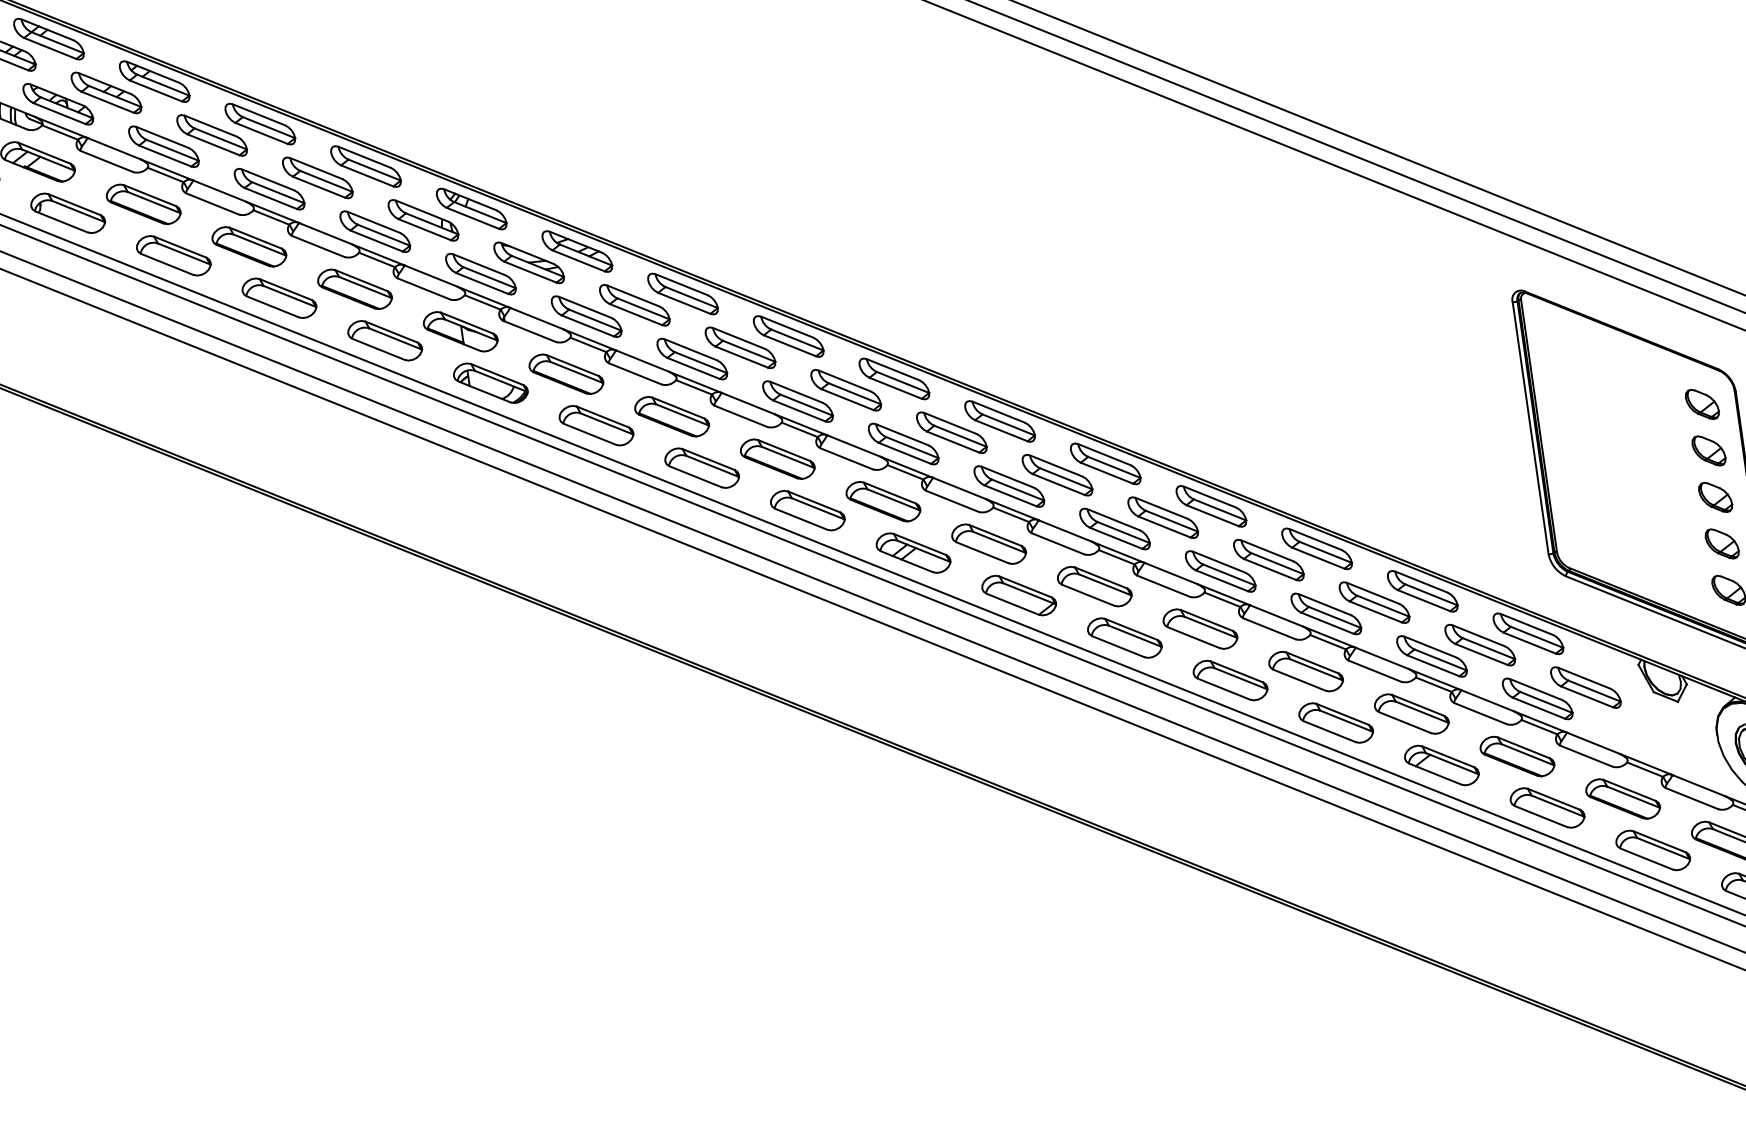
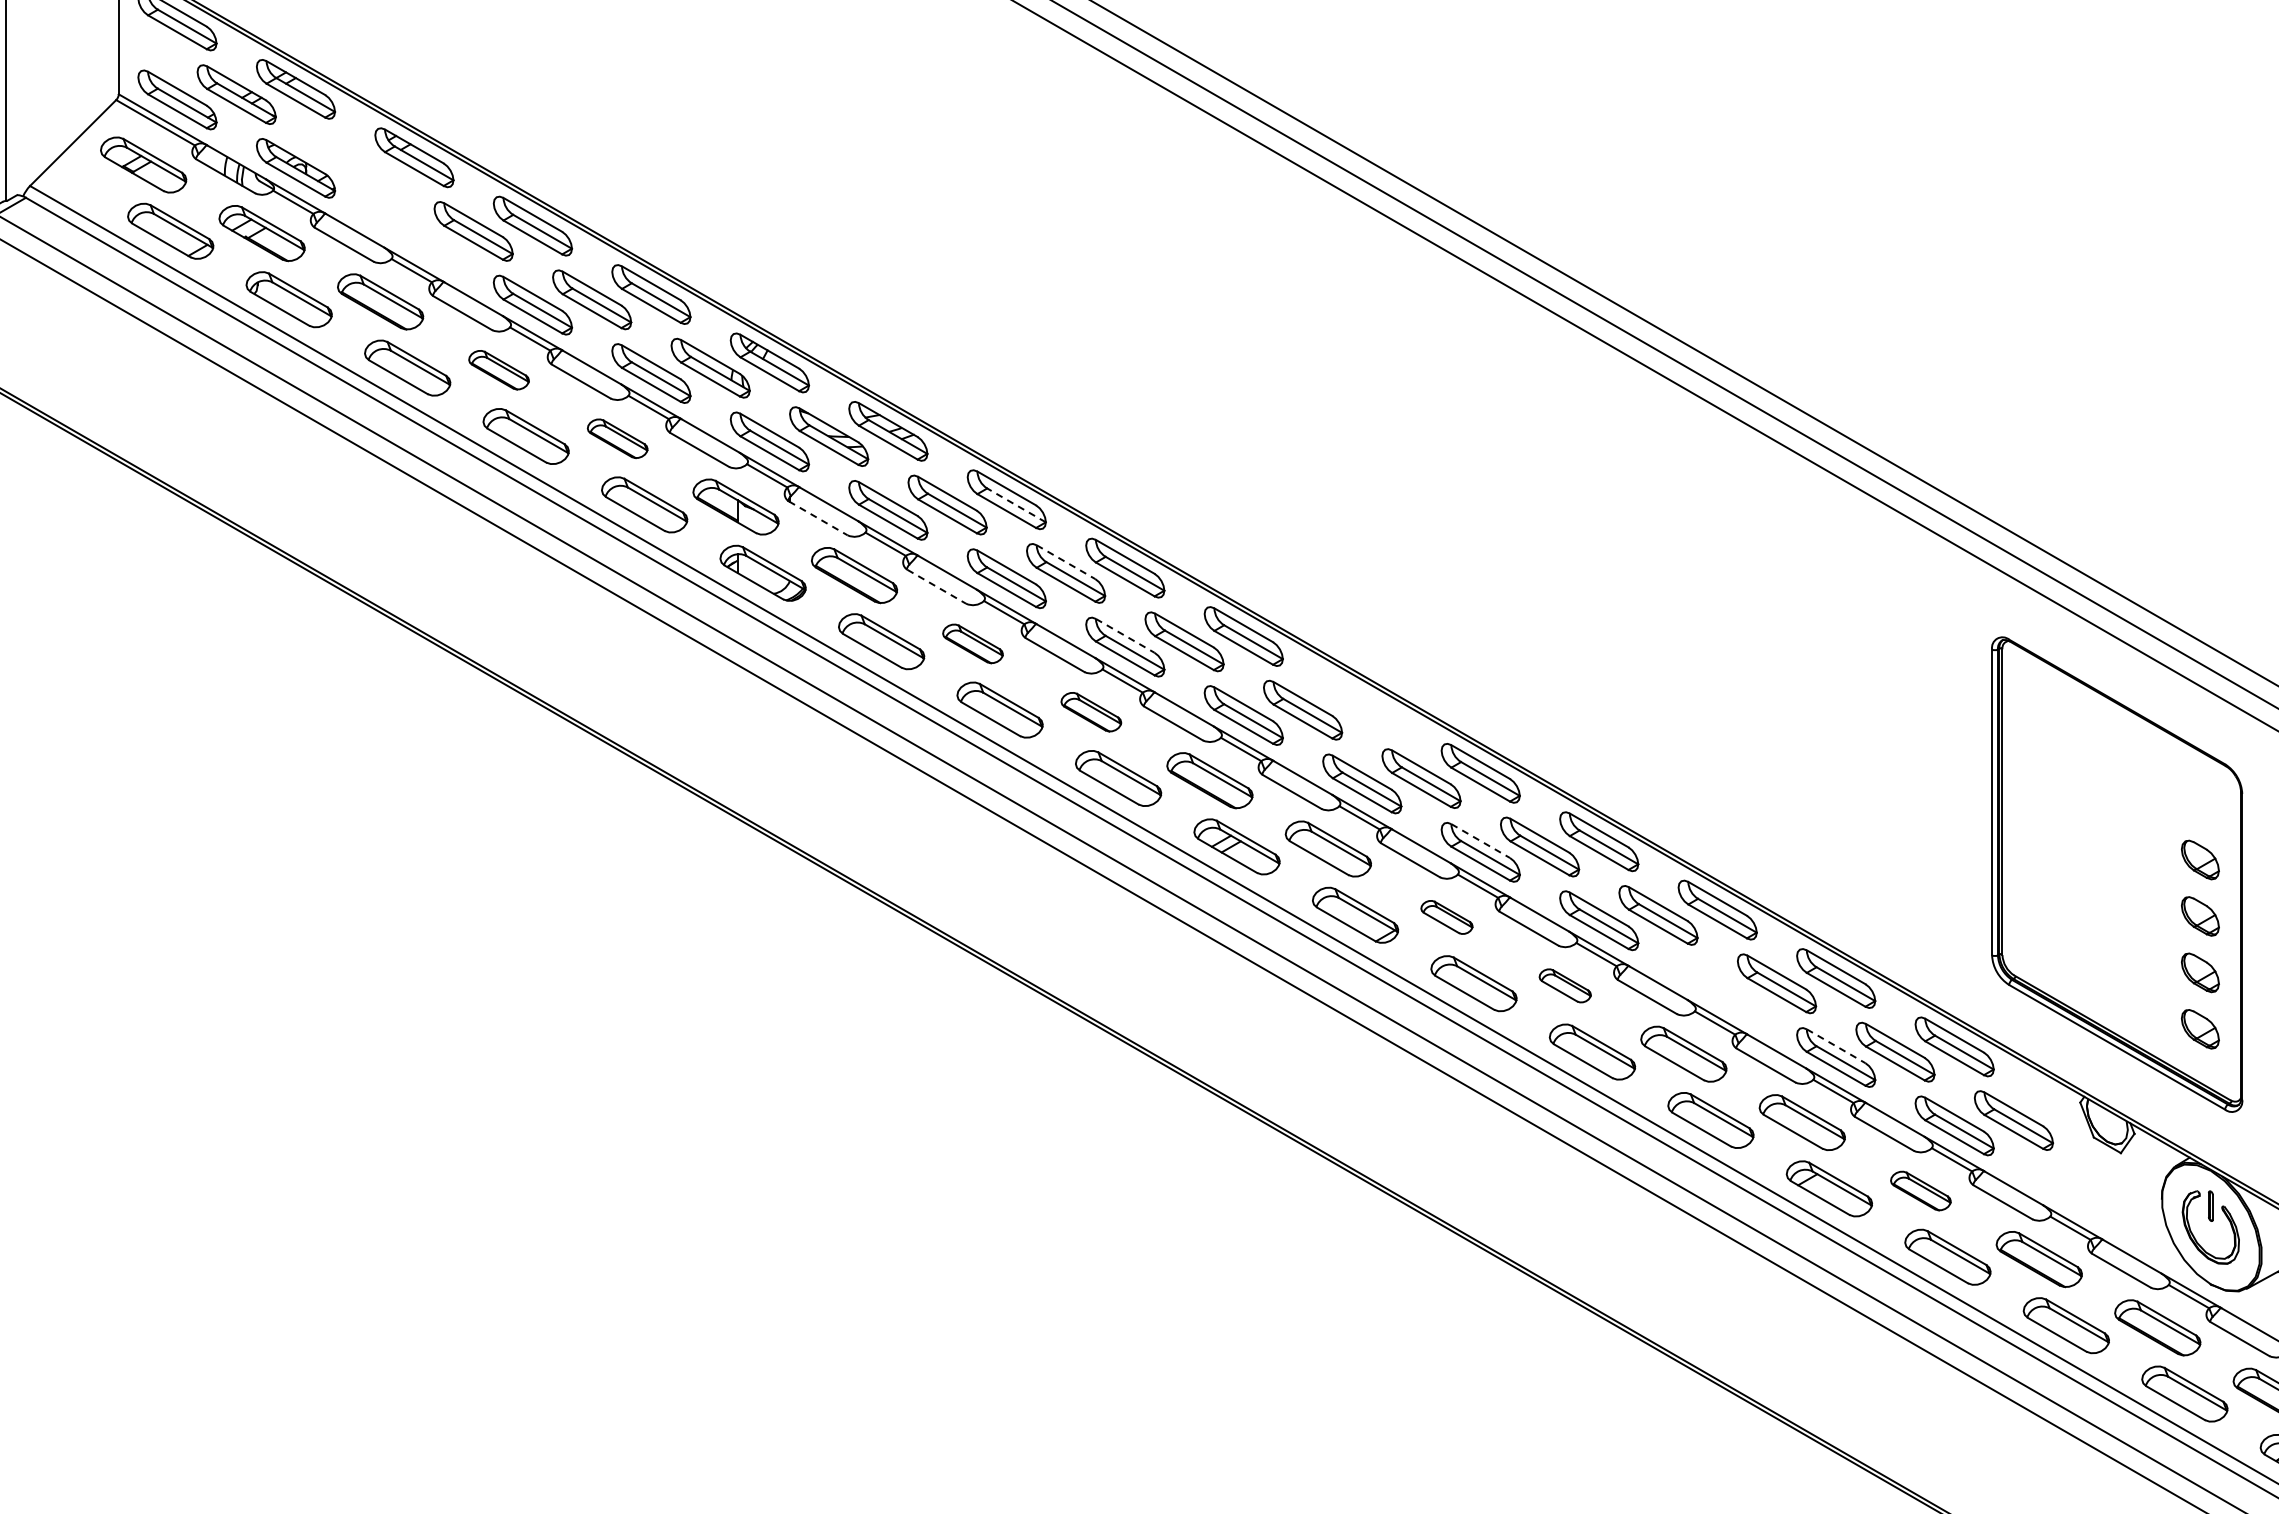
part: (106, 92) -> (355, 162), removed
part: (163, 146) -> (414, 236), removed
part: (248, 246) -> (498, 369), size x0.7
part: (354, 289) -> (617, 438), size x0.7
line: (691, 297) -> (1016, 505), solid -> dashed
line: (530, 331) -> (818, 518), solid -> dashed
line: (739, 338) -> (1066, 562), solid -> dashed
line: (635, 373) -> (936, 586), solid -> dashed
line: (796, 391) -> (1125, 635), solid -> dashed
part: (1702, 404) -> (2200, 803), removed
part: (671, 416) -> (972, 643), size x0.7
part: (1000, 421) -> (1362, 704), removed
part: (776, 458) -> (1090, 711), size x0.7
line: (1113, 520) -> (1480, 841), solid -> dashed
part: (1094, 586) -> (1446, 917), size x0.6
part: (1326, 613) -> (1717, 988), removed
part: (1199, 628) -> (1564, 985), size x0.6
line: (1430, 647) -> (1836, 1046), solid -> dashed
part: (1517, 756) -> (1920, 1190), size x0.7

